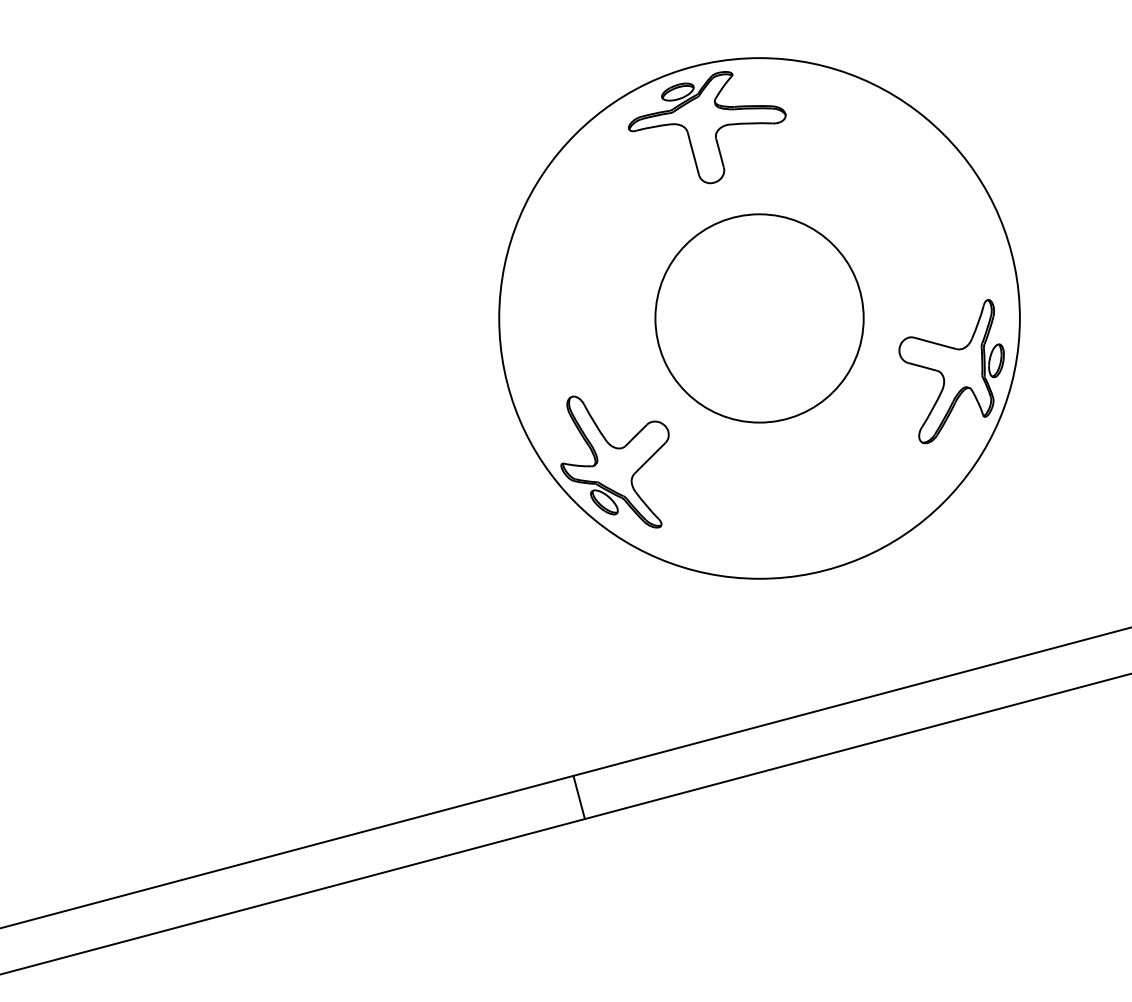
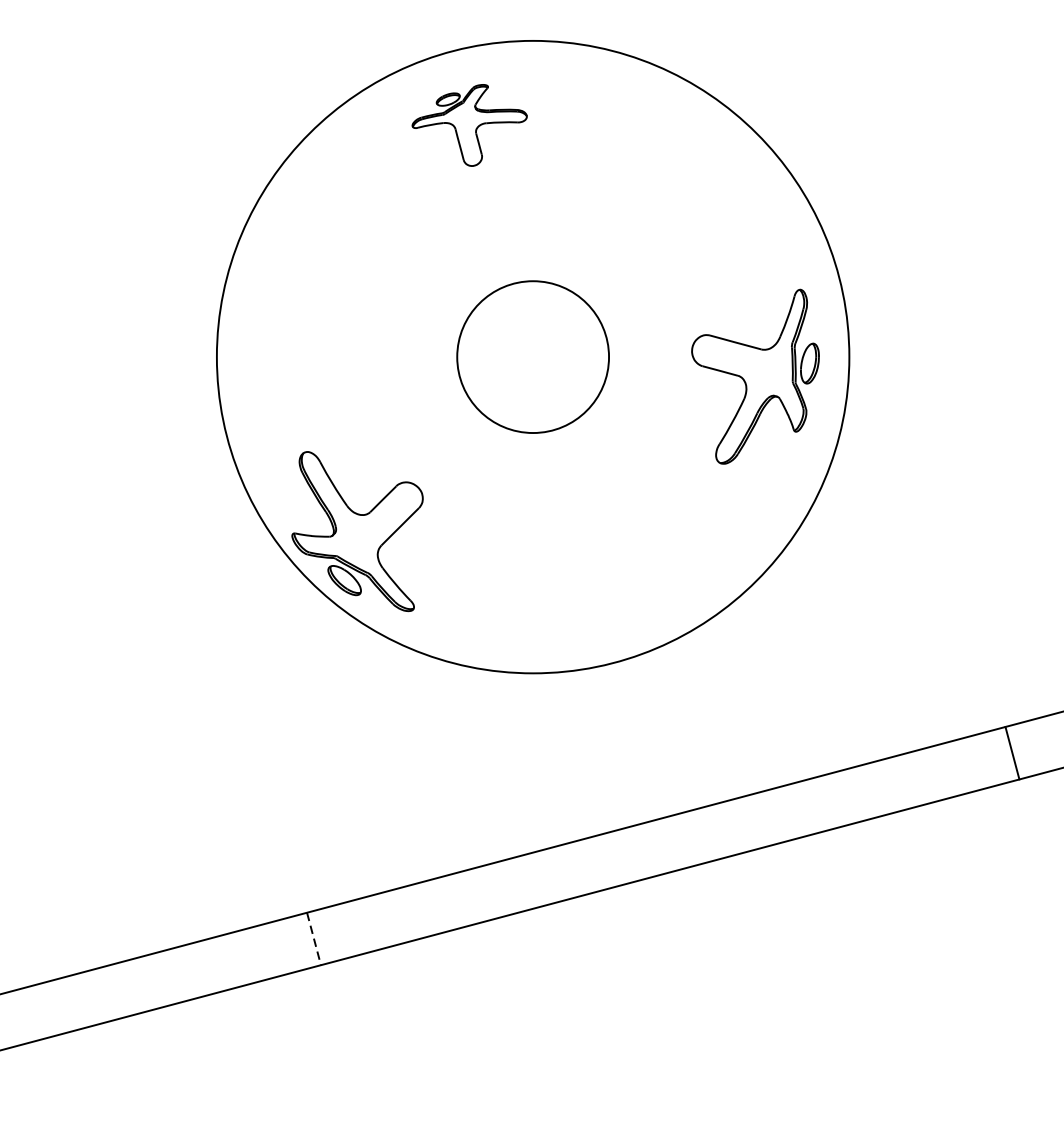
part: (707, 127) -> (469, 125), size x0.6
circle: (759, 318) -> (533, 357), size x0.6
part: (951, 371) -> (755, 376), moved
line: (579, 797) -> (314, 939), solid -> dashed

